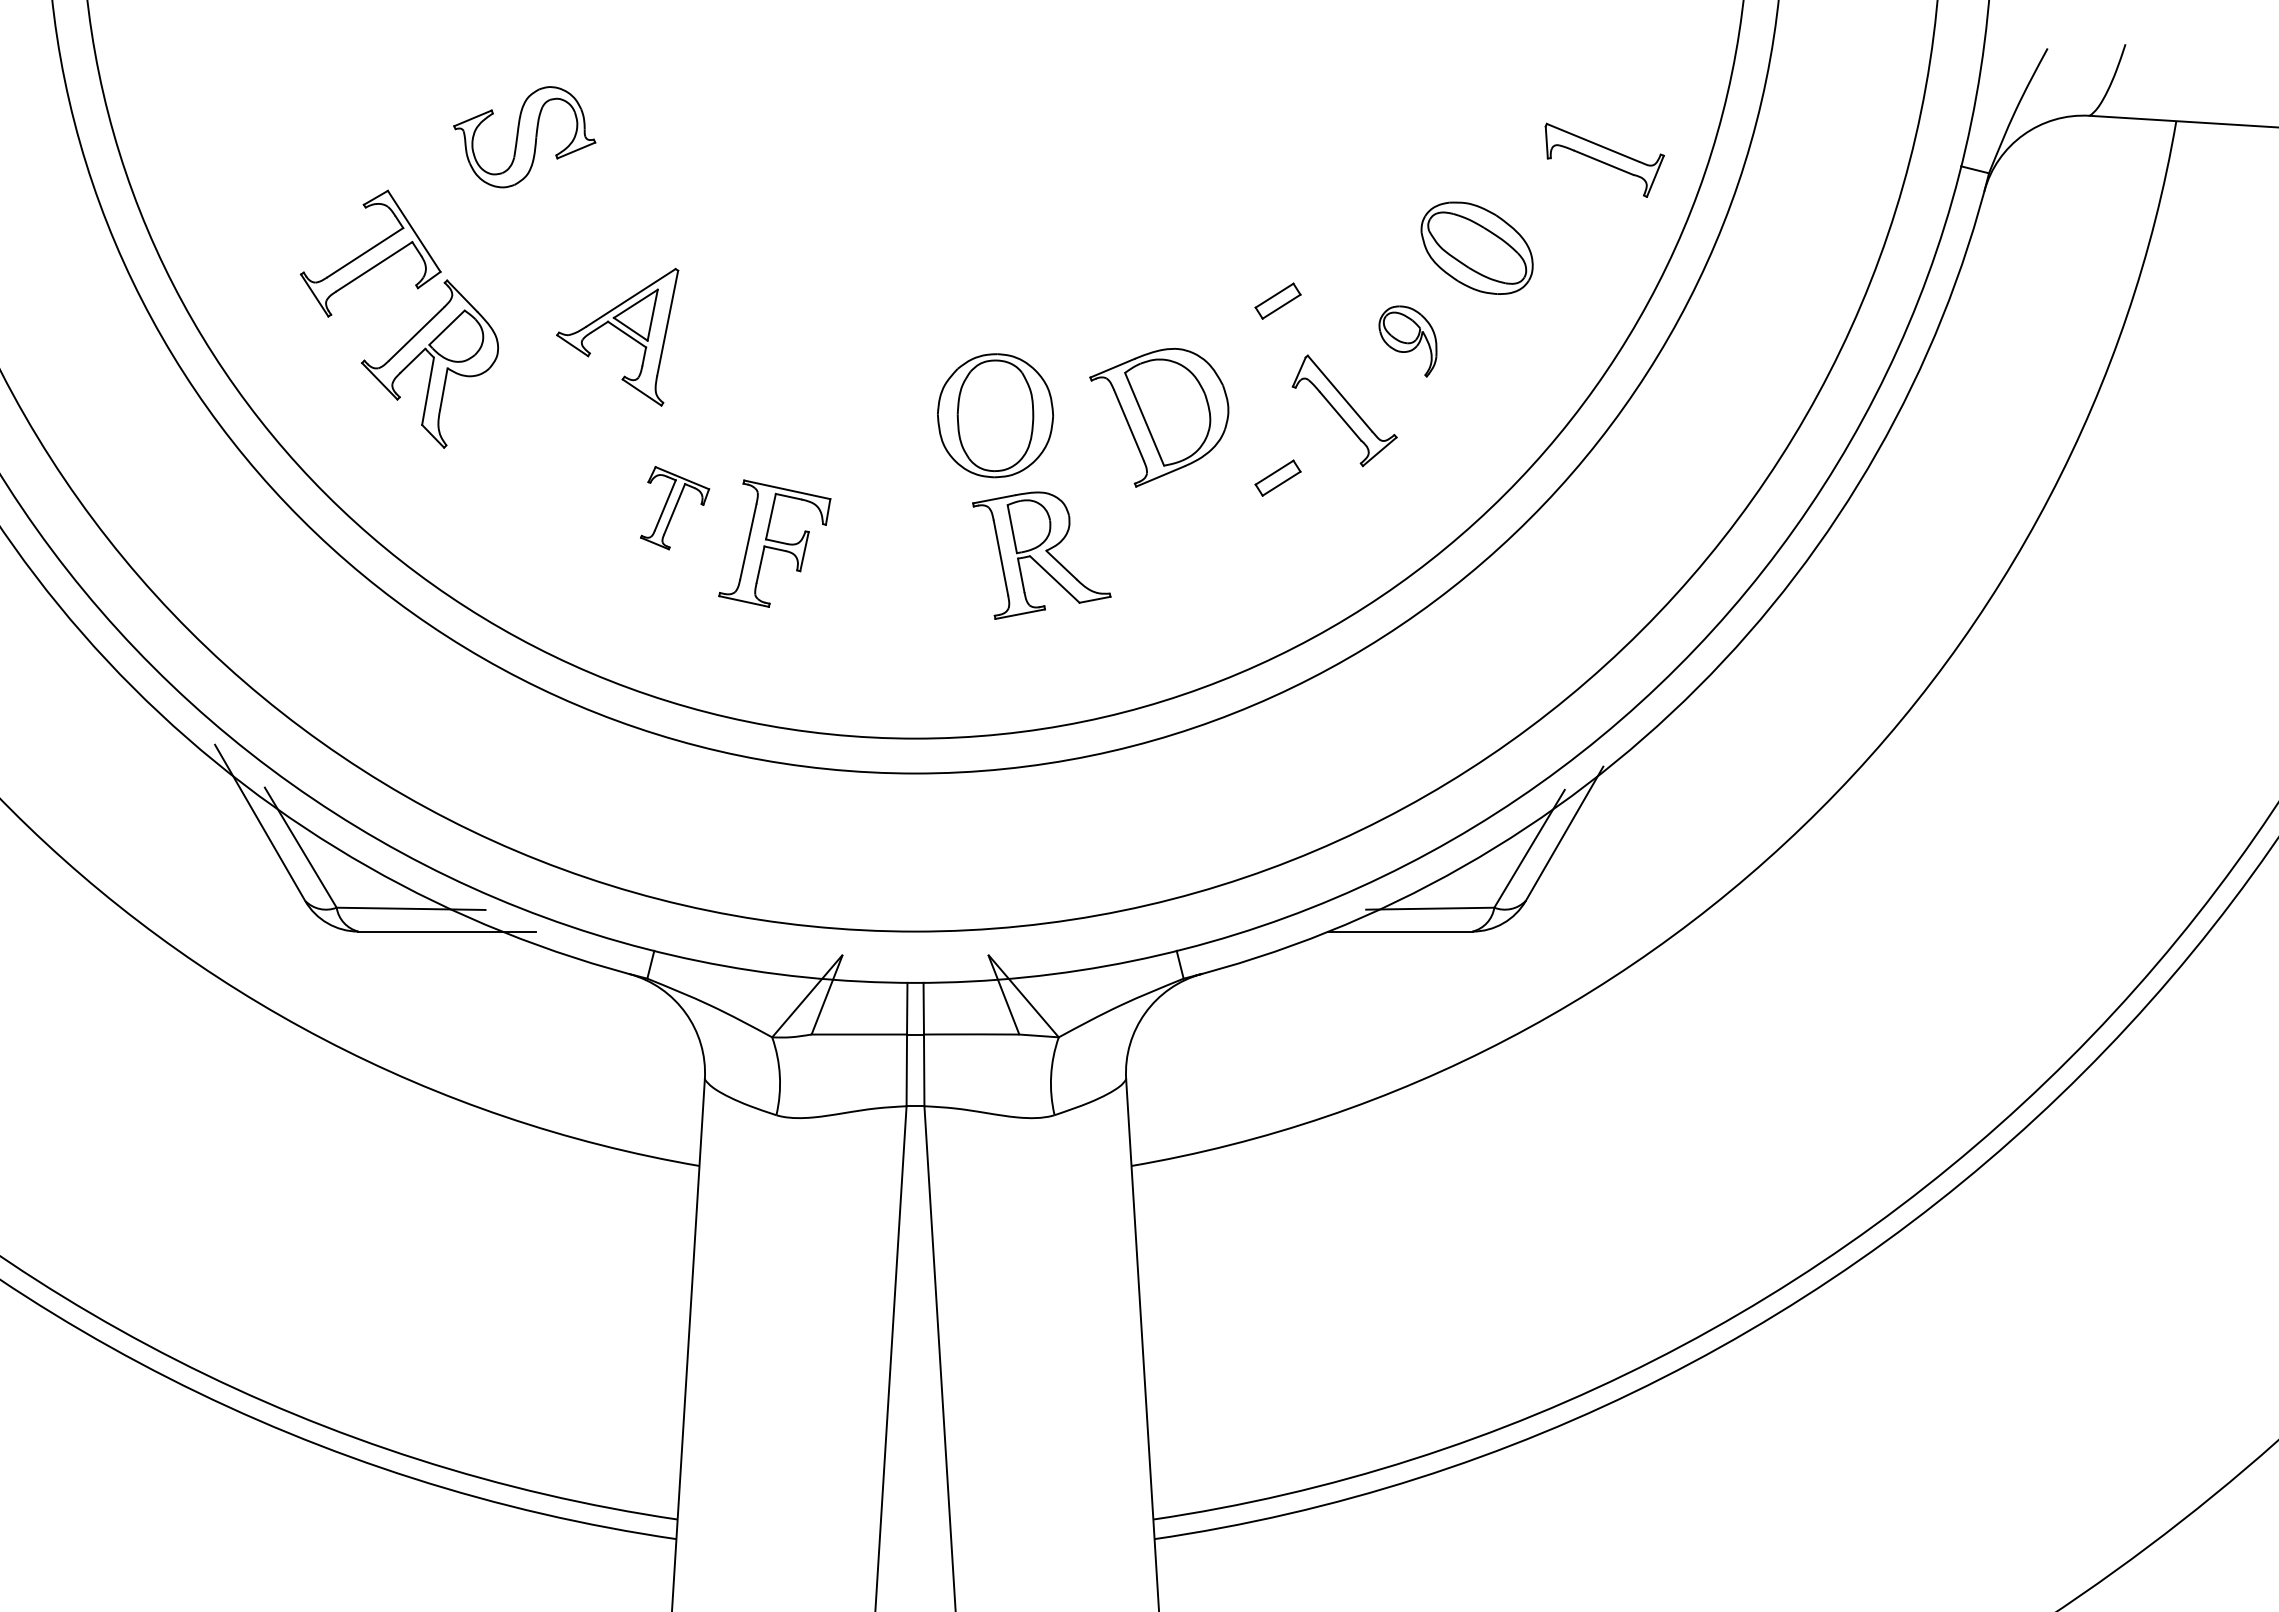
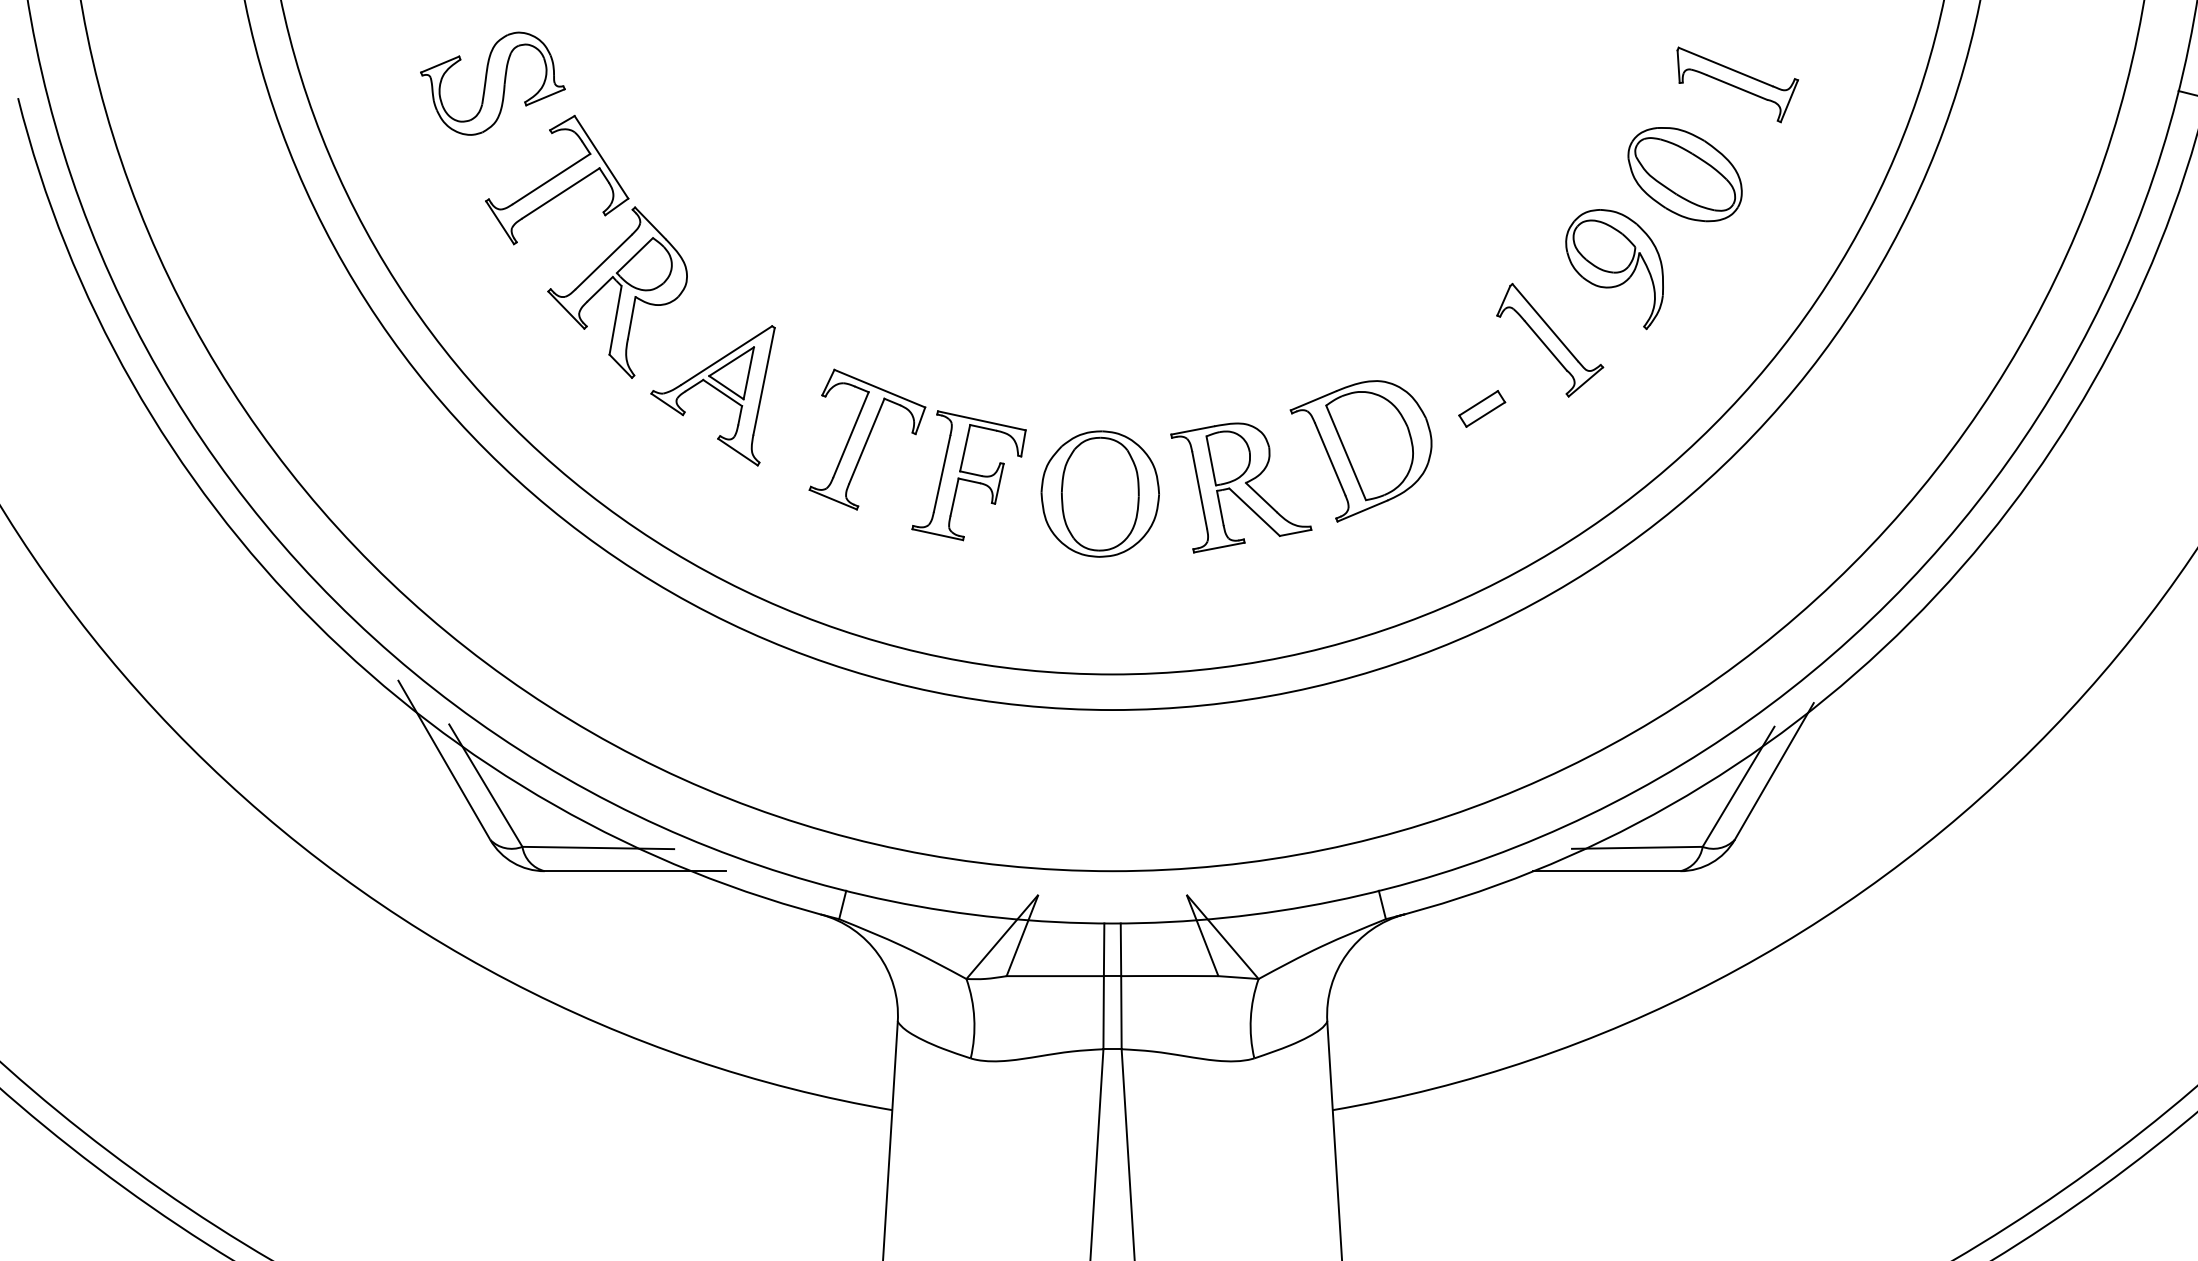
part: (524, 137) -> (492, 84), moved
part: (1604, 159) -> (1737, 84), moved
part: (1277, 300) -> (1481, 227), removed
part: (617, 336) -> (712, 394), moved
part: (1407, 341) -> (1614, 269), size x1.67
part: (995, 415) -> (1100, 493), moved
part: (1159, 417) -> (1361, 451), moved
part: (674, 507) -> (866, 438), size x1.67

